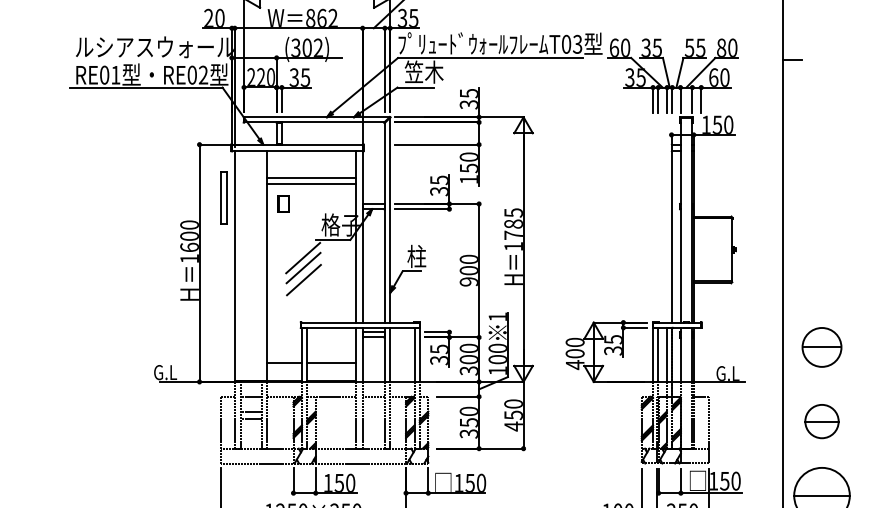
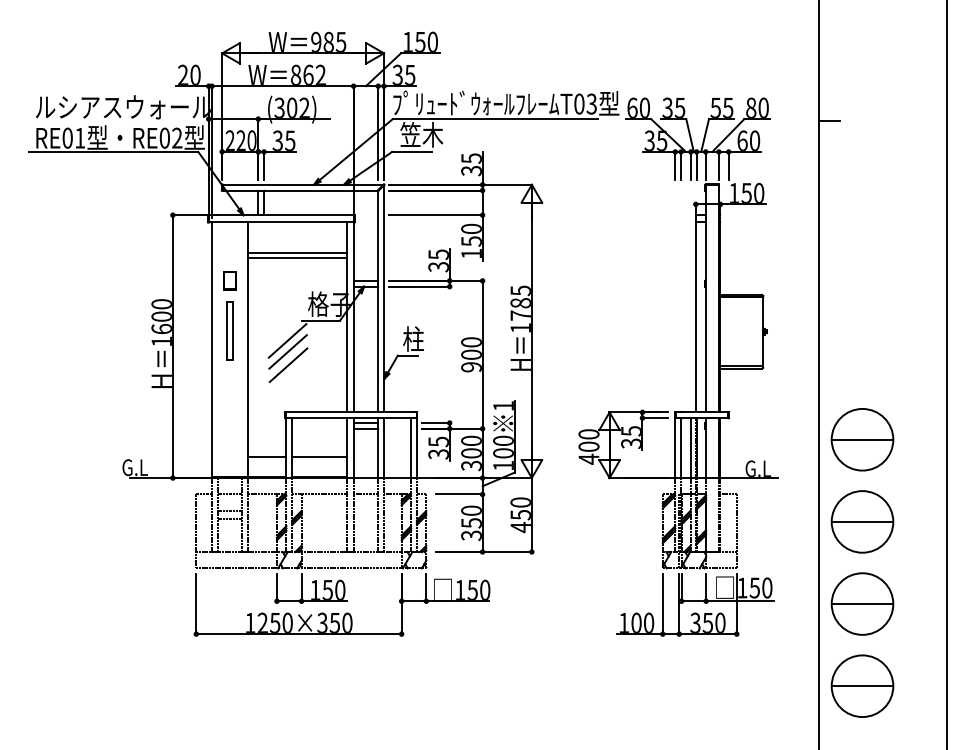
part: (223, 197) -> (229, 330), moved
part: (283, 203) -> (229, 280), moved
part: (822, 347) -> (862, 439), size x1.43
part: (822, 421) -> (862, 521), size x1.67

